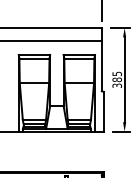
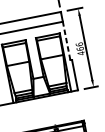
line: (101, 65) -> (66, 40), solid -> dashed
text: (116, 79) -> (79, 48), 385 -> 466

